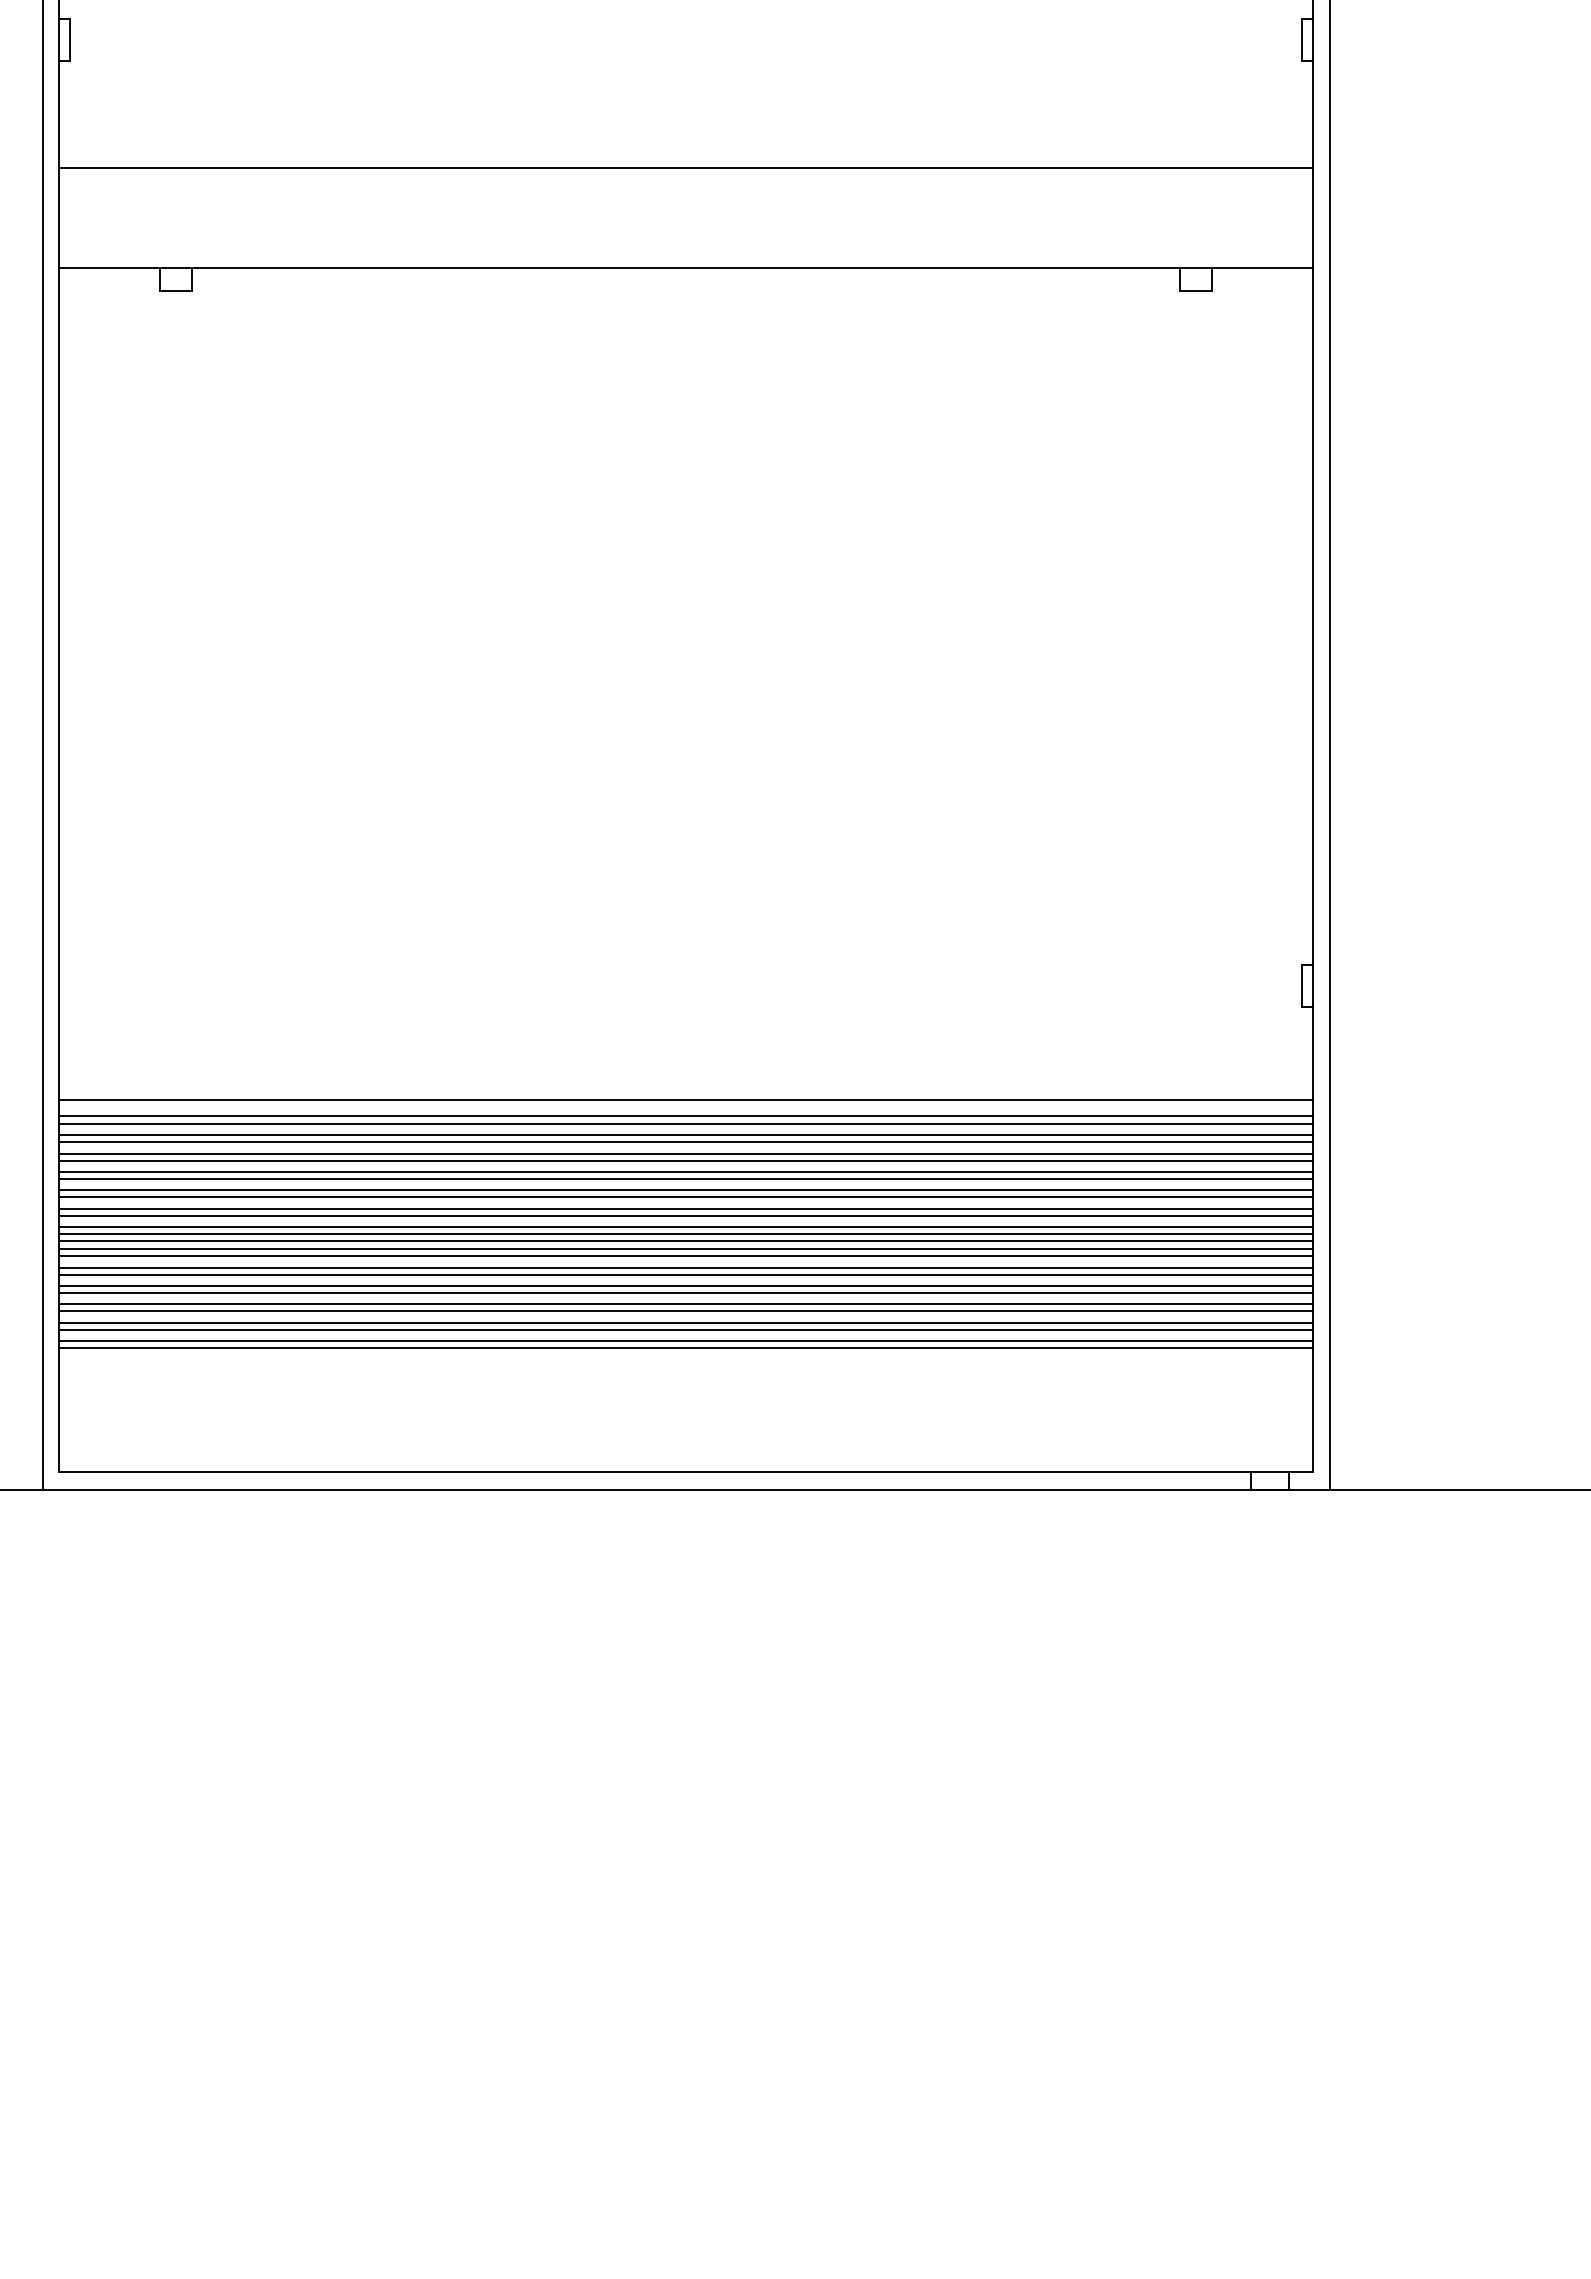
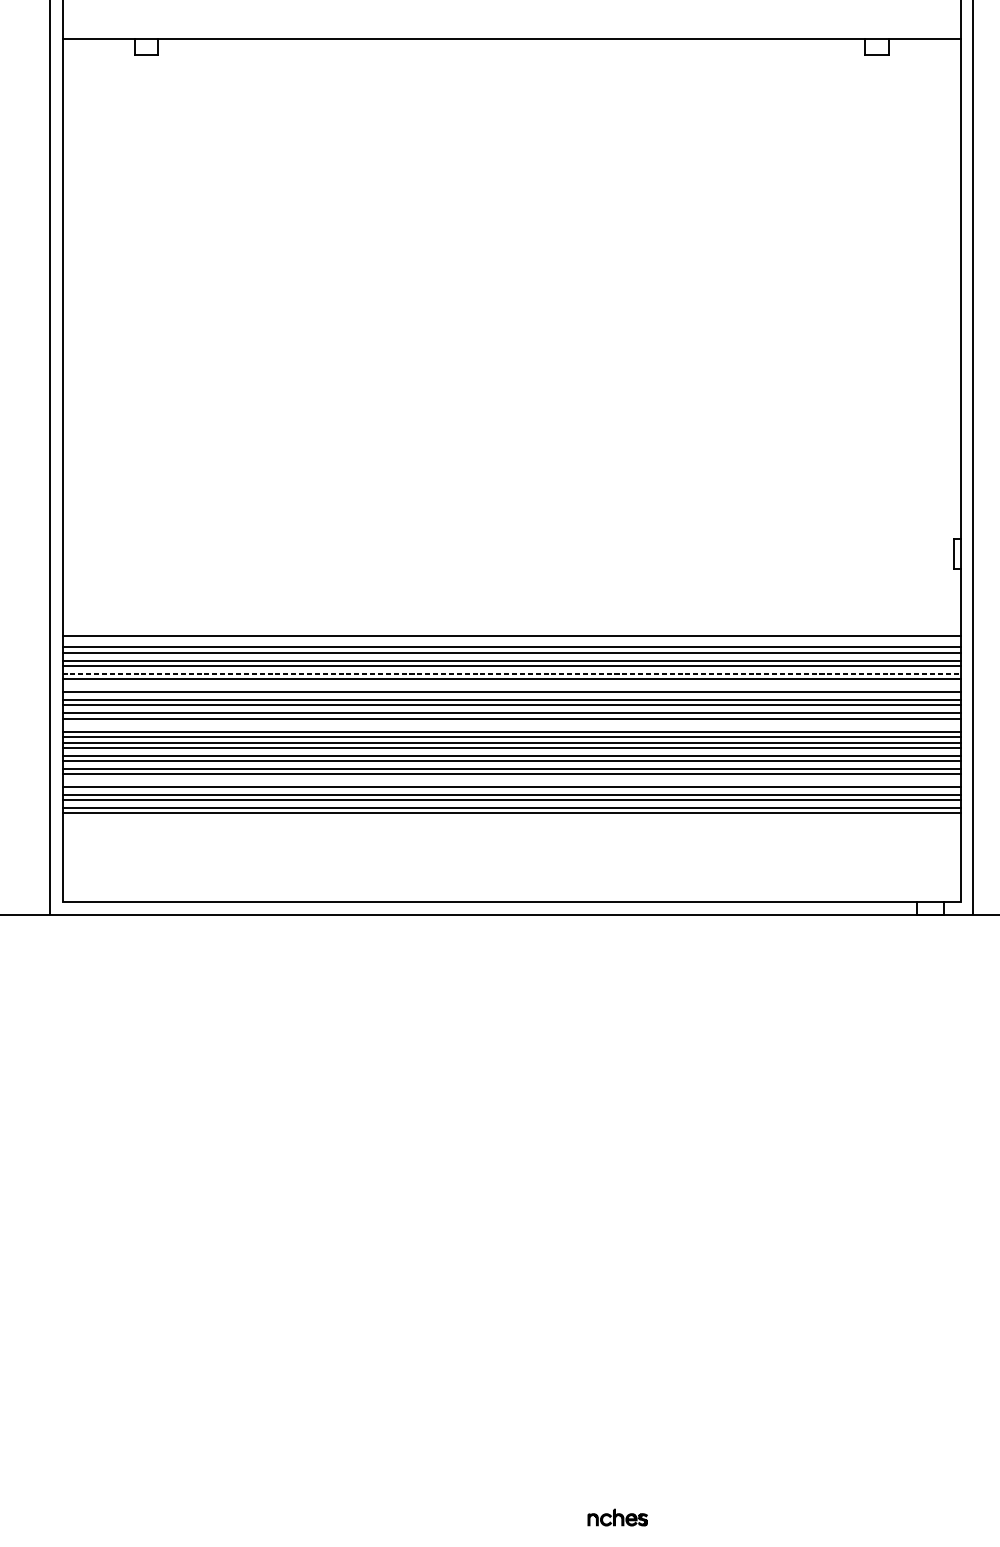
line: (686, 1153) -> (512, 673), solid -> dashed
line: (685, 1172) -> (511, 687), removed
line: (685, 1226) -> (511, 726), removed
line: (685, 1304) -> (511, 782), removed

